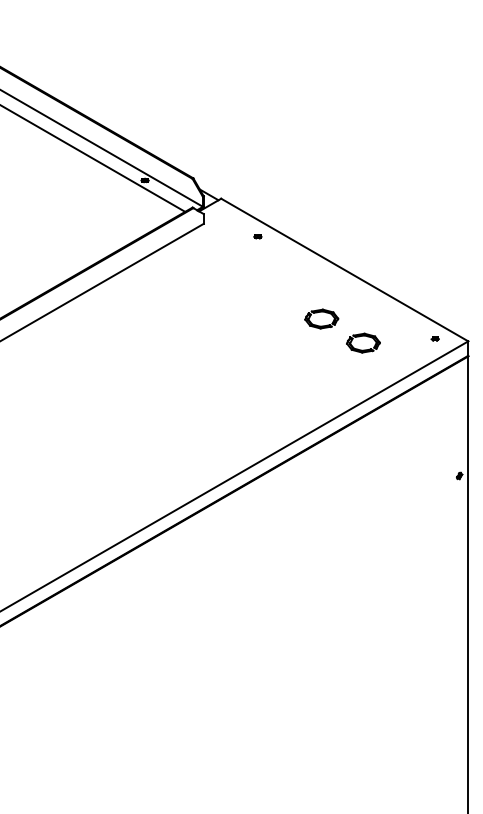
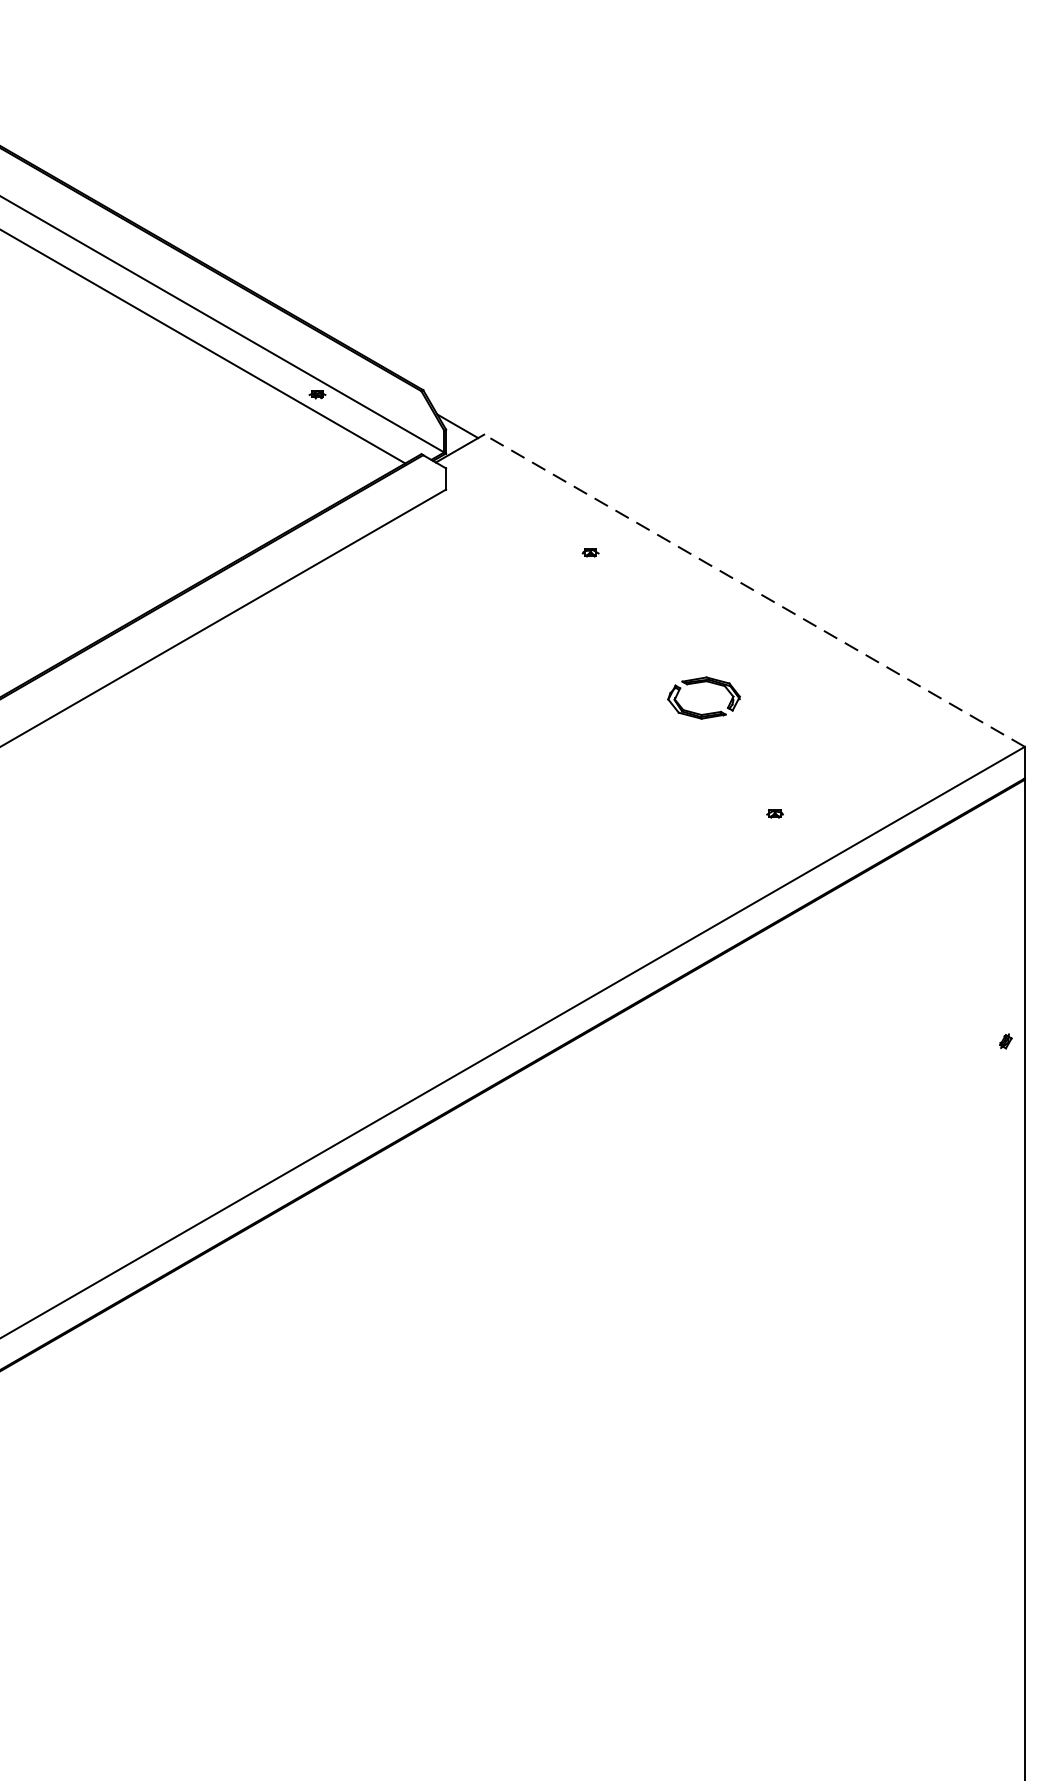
part: (257, 236) -> (589, 552), moved
line: (344, 270) -> (753, 591), solid -> dashed
part: (434, 338) -> (773, 812), moved
part: (363, 342) -> (795, 749), removed

